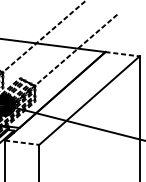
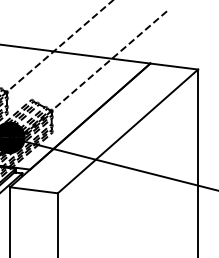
line: (122, 54) -> (174, 66), dashed -> solid
line: (22, 142) -> (34, 190), dashed -> solid

